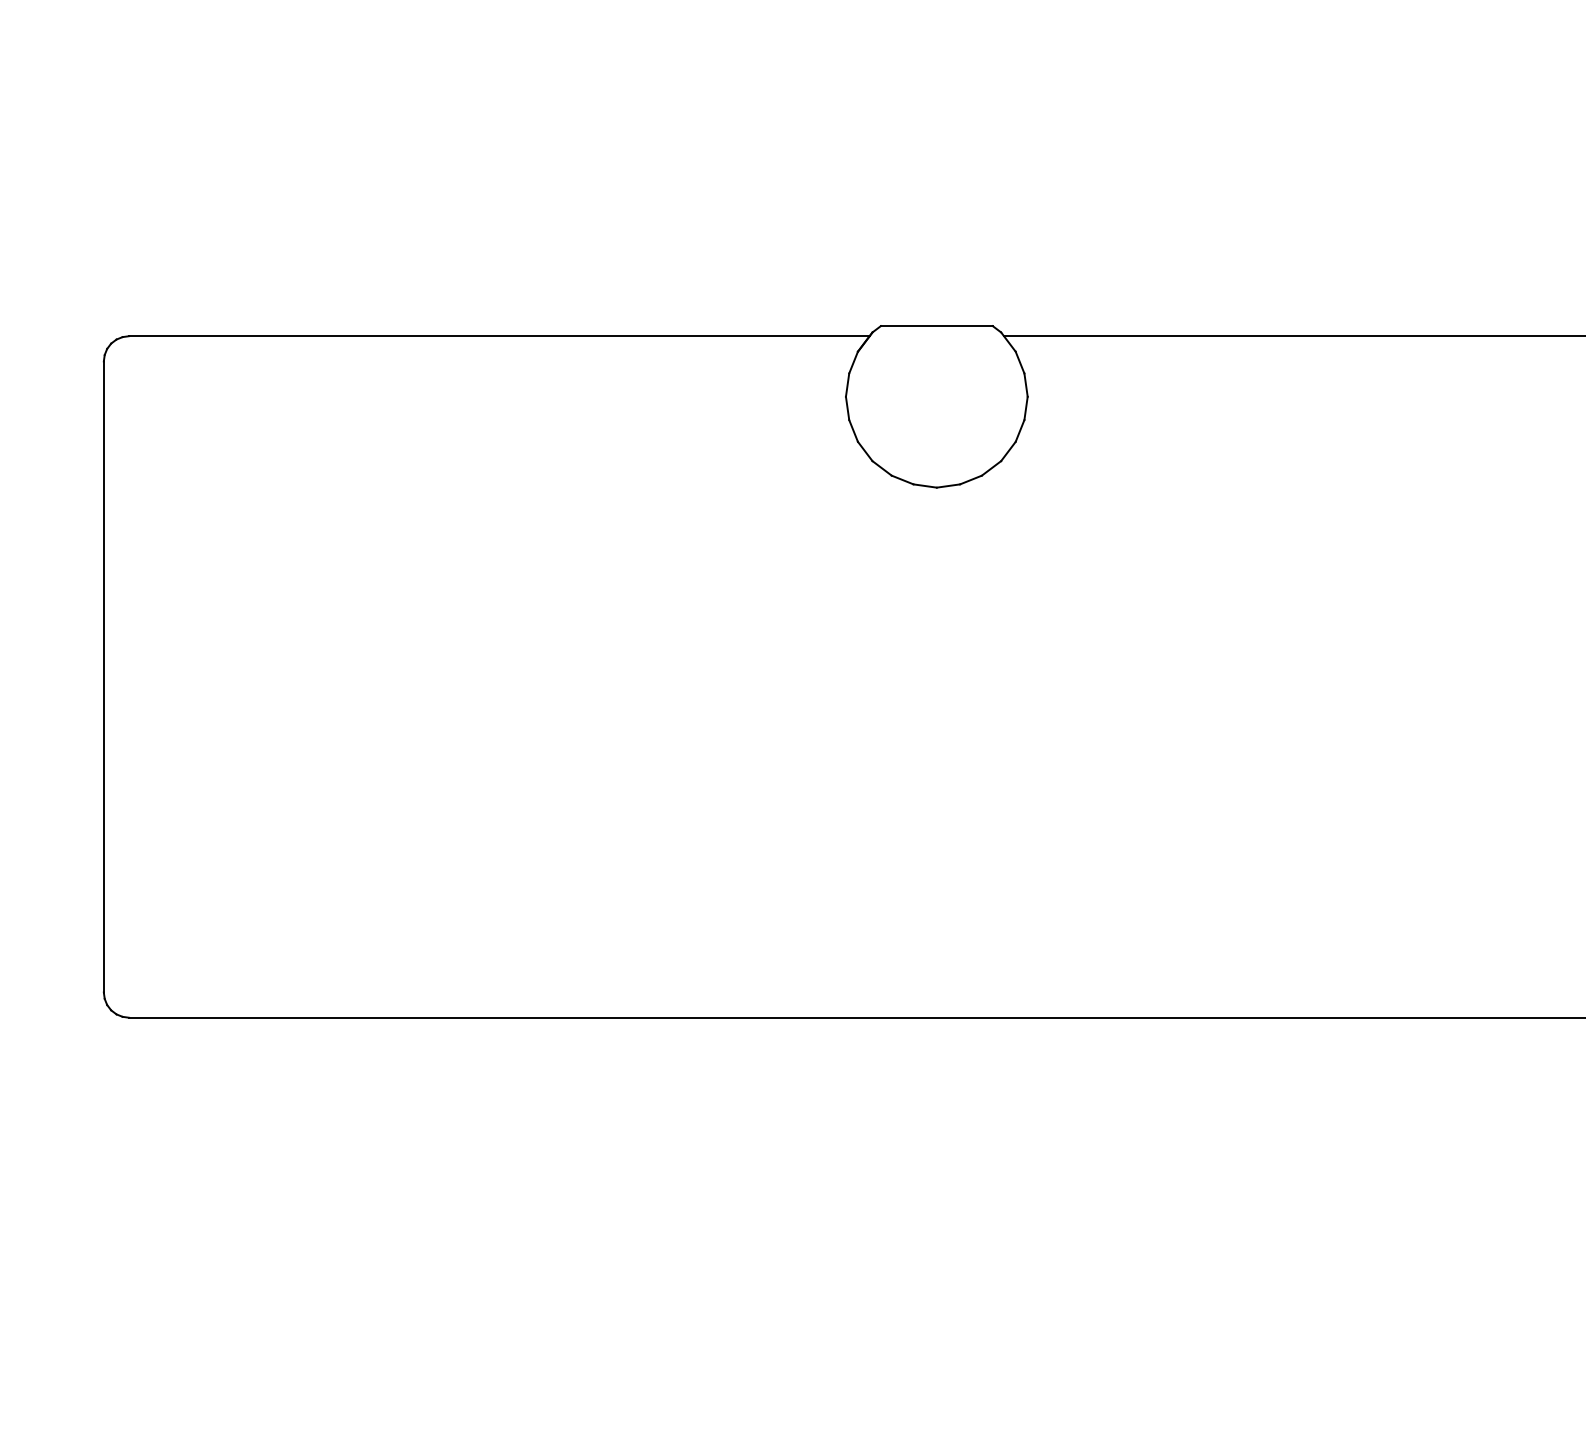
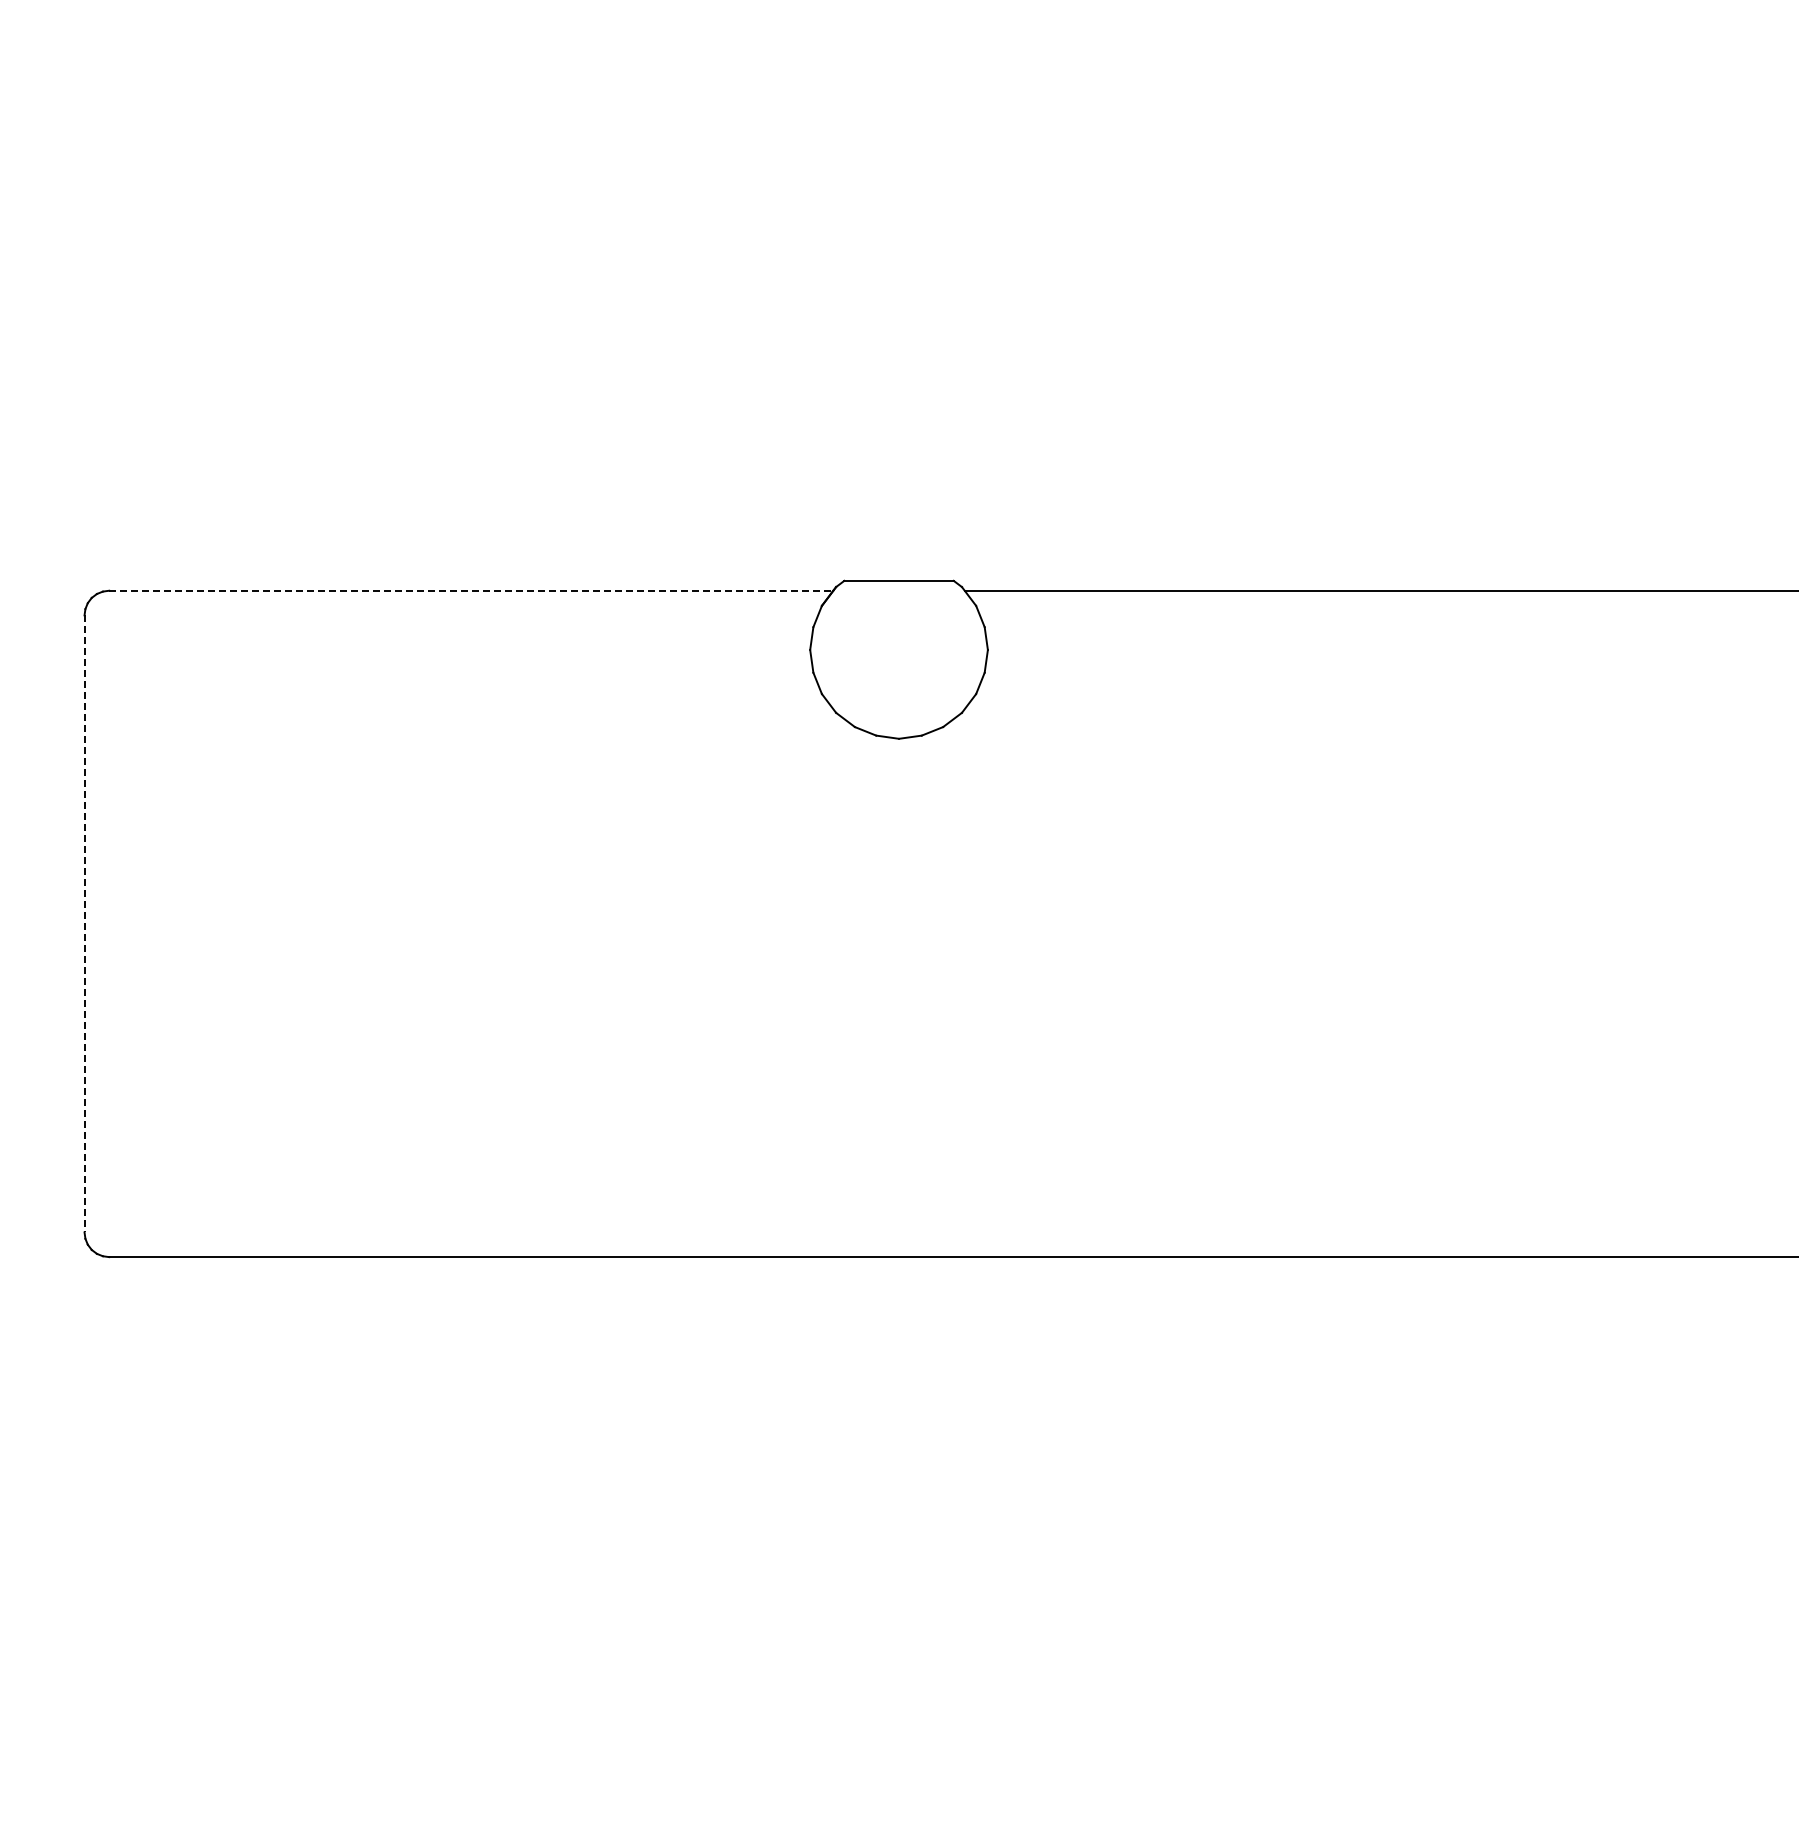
line: (499, 335) -> (471, 590), solid -> dashed
line: (103, 676) -> (84, 923), solid -> dashed

